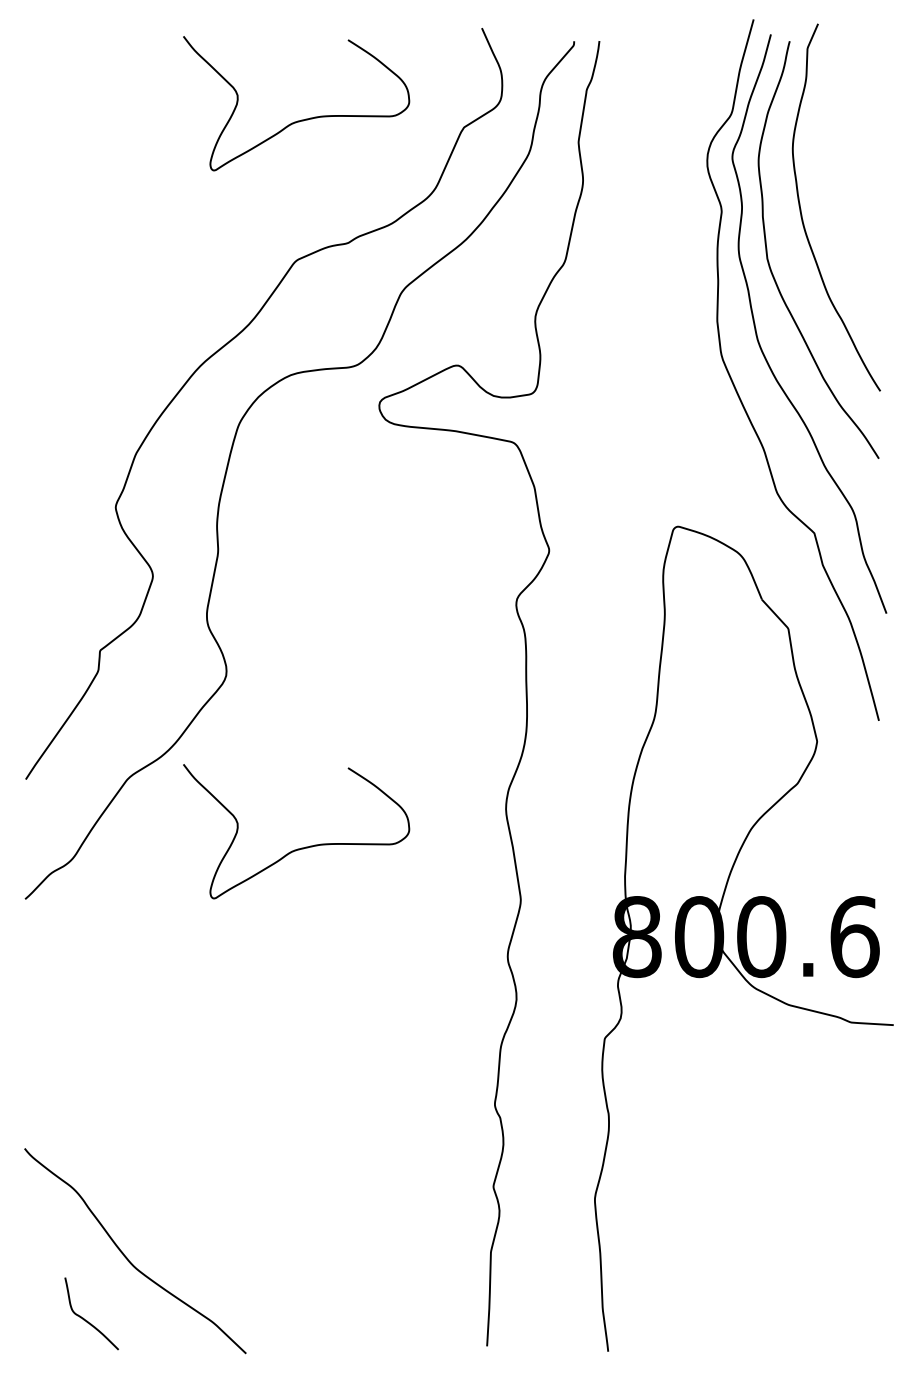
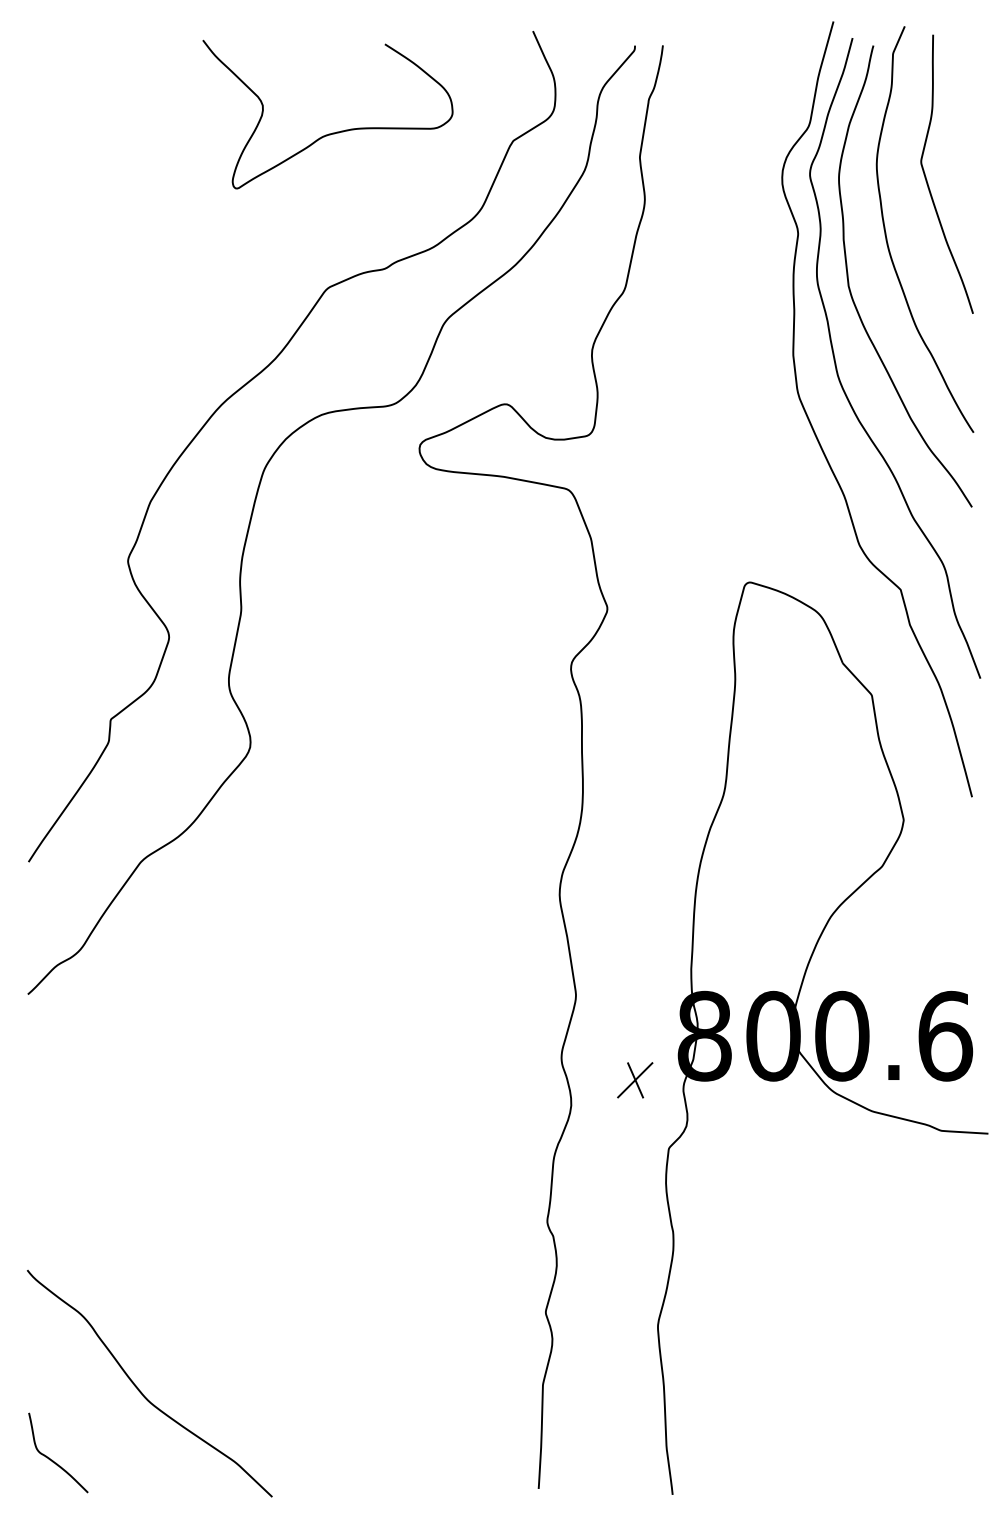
curve: (838, 161) -> (927, 178), added
curve: (301, 847) -> (333, 937), removed
part: (573, 976) -> (634, 1079), added
curve: (87, 1320) -> (53, 1460), moved

